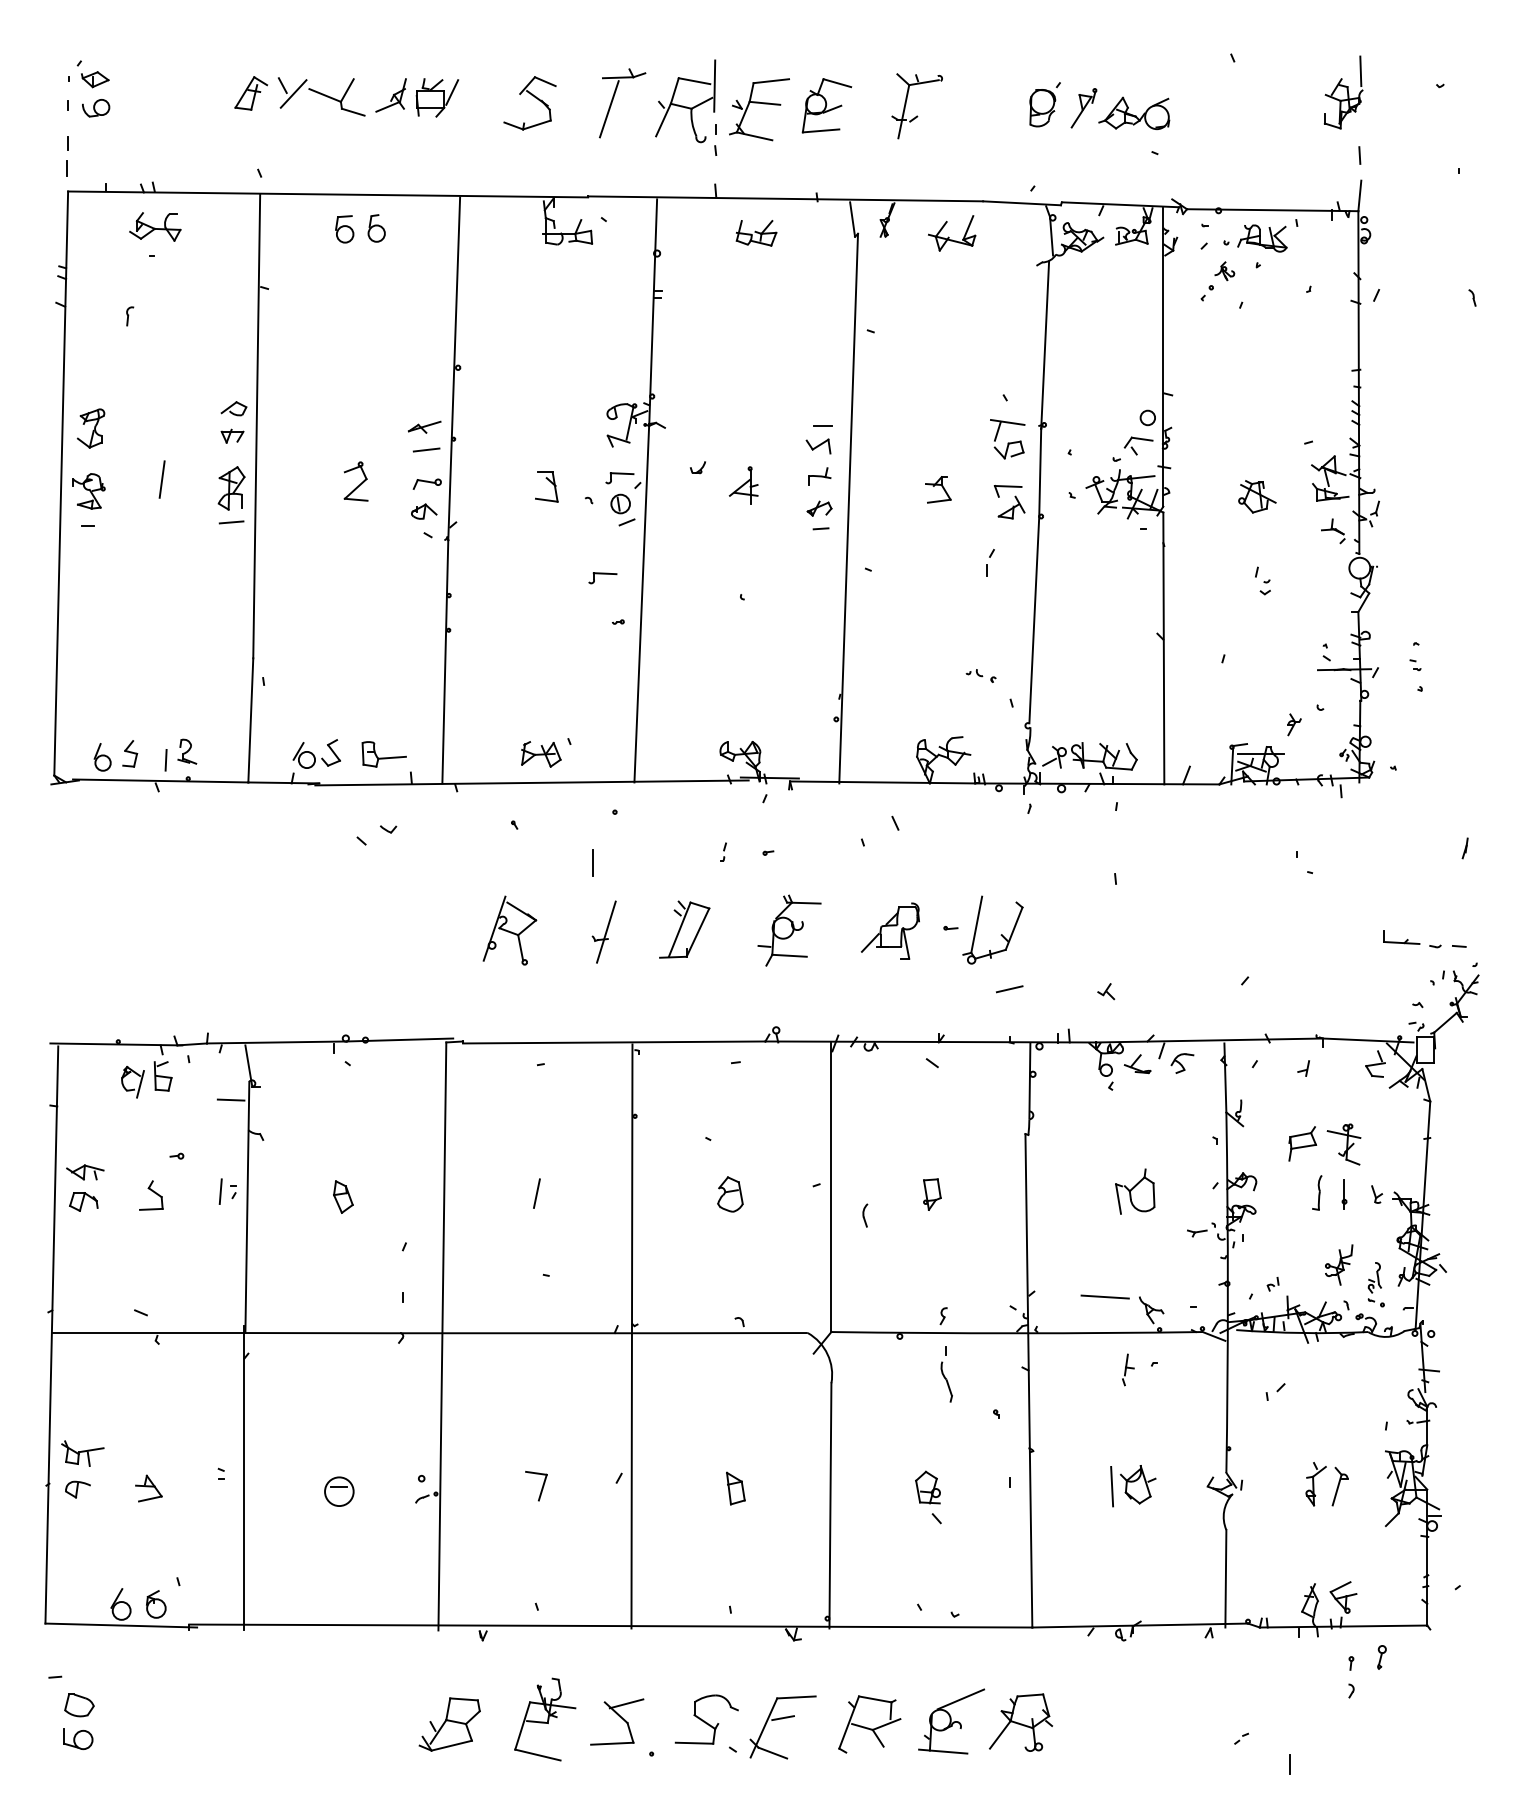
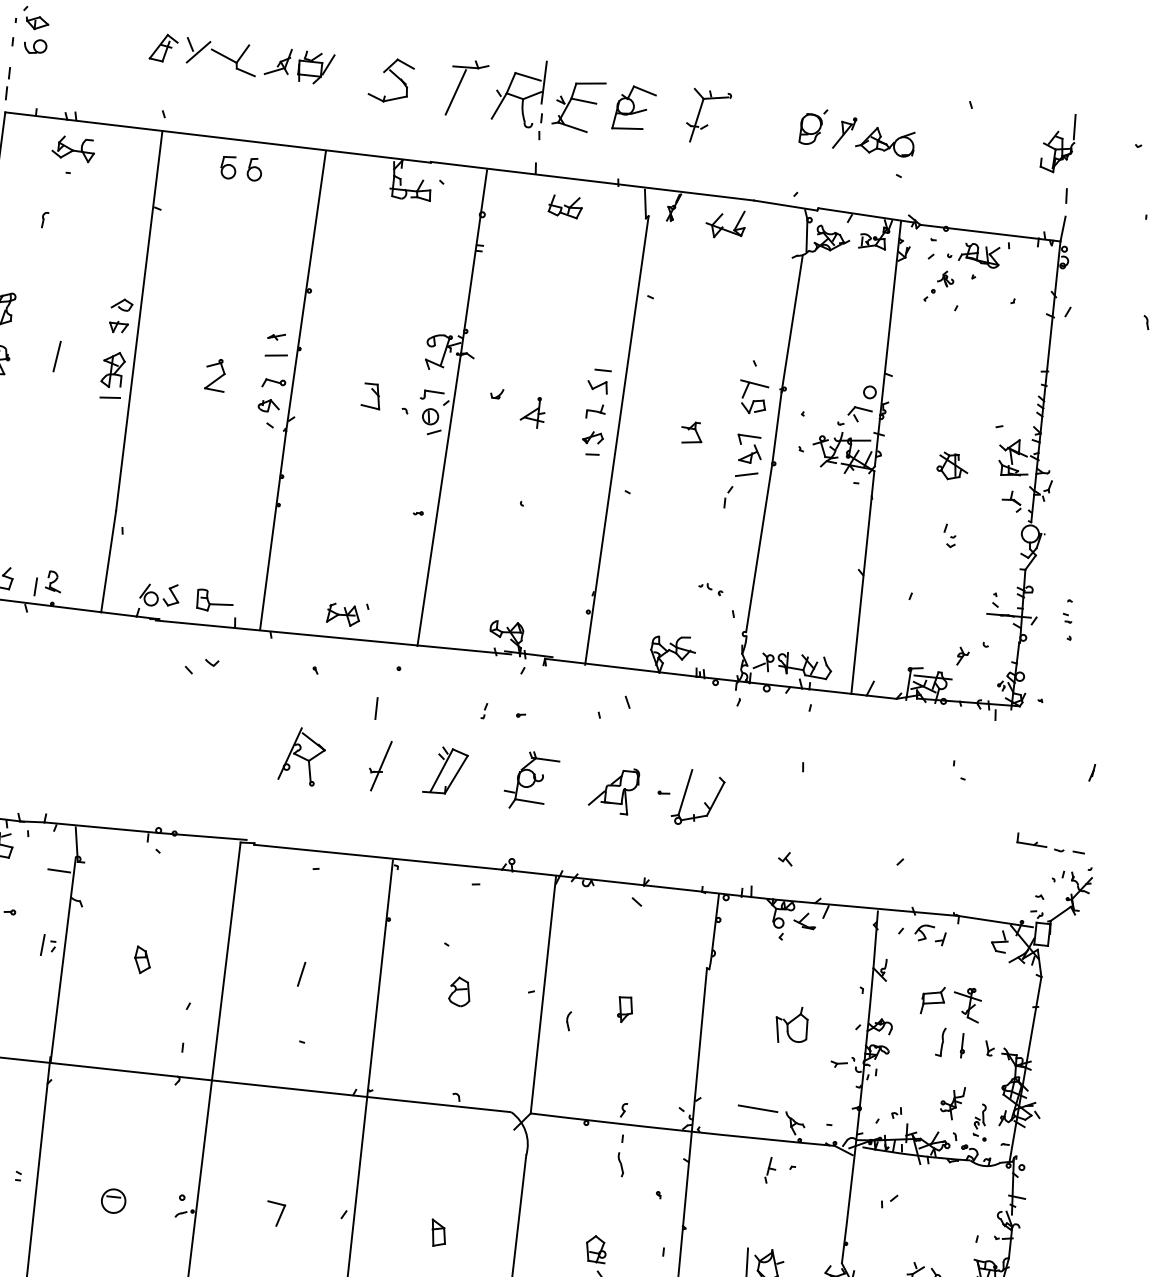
part: (424, 427) -> (276, 336), size x0.62
part: (602, 578) -> (409, 476), removed
line: (1009, 989) -> (746, 474), moved
part: (1182, 1063) -> (924, 933), moved
part: (946, 1381) -> (620, 1164), size x0.71

